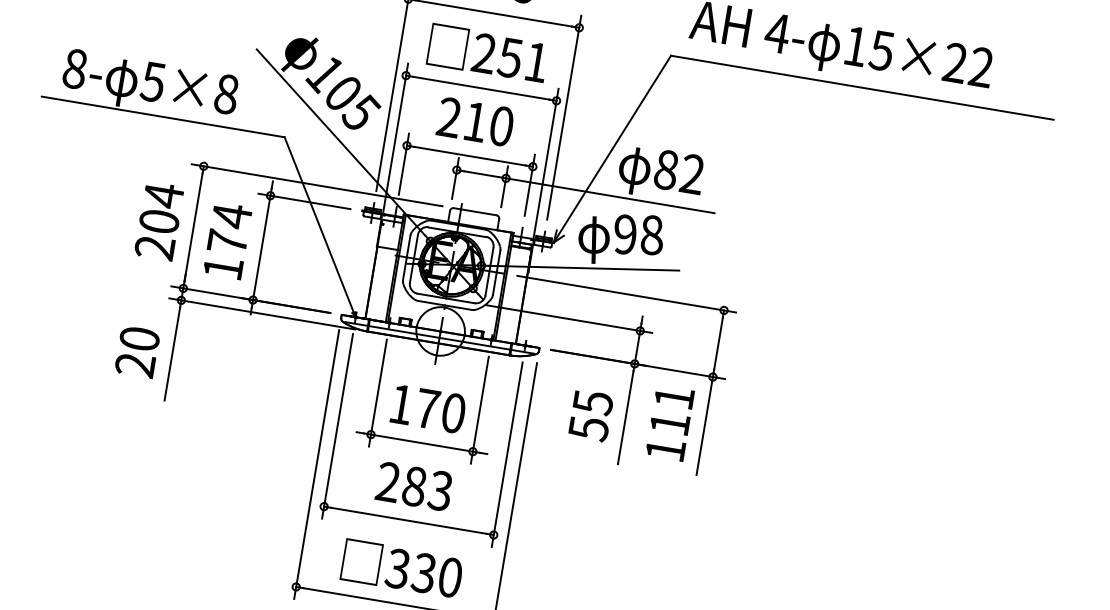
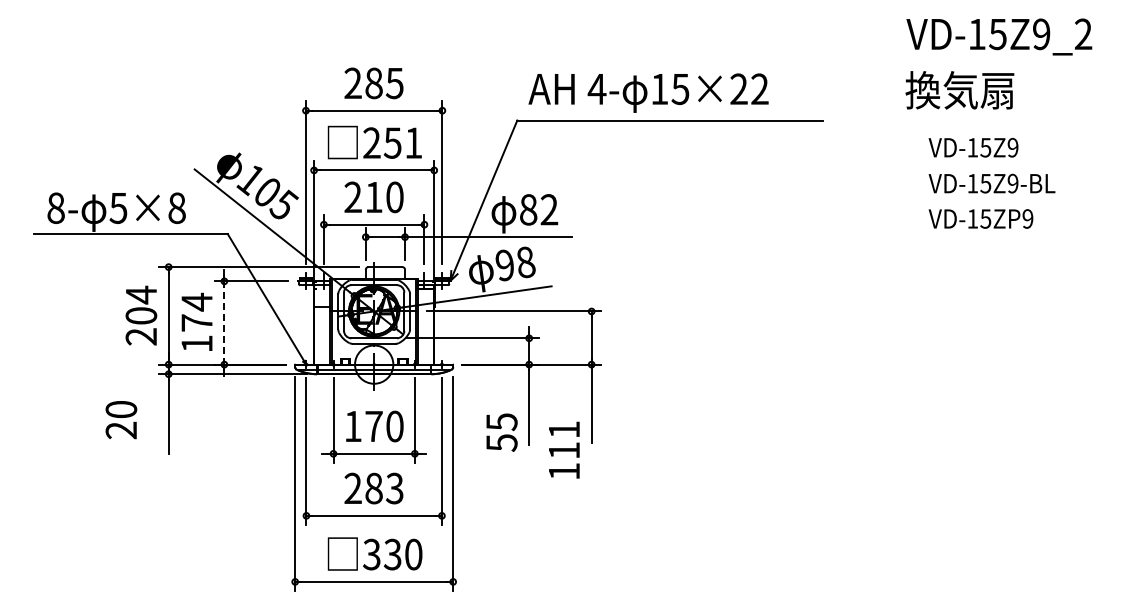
line: (262, 247) -> (224, 322), solid -> dashed
text: (137, 352) -> (121, 420), moved
text: (590, 415) -> (501, 432), moved
text: (670, 422) -> (564, 449), moved

